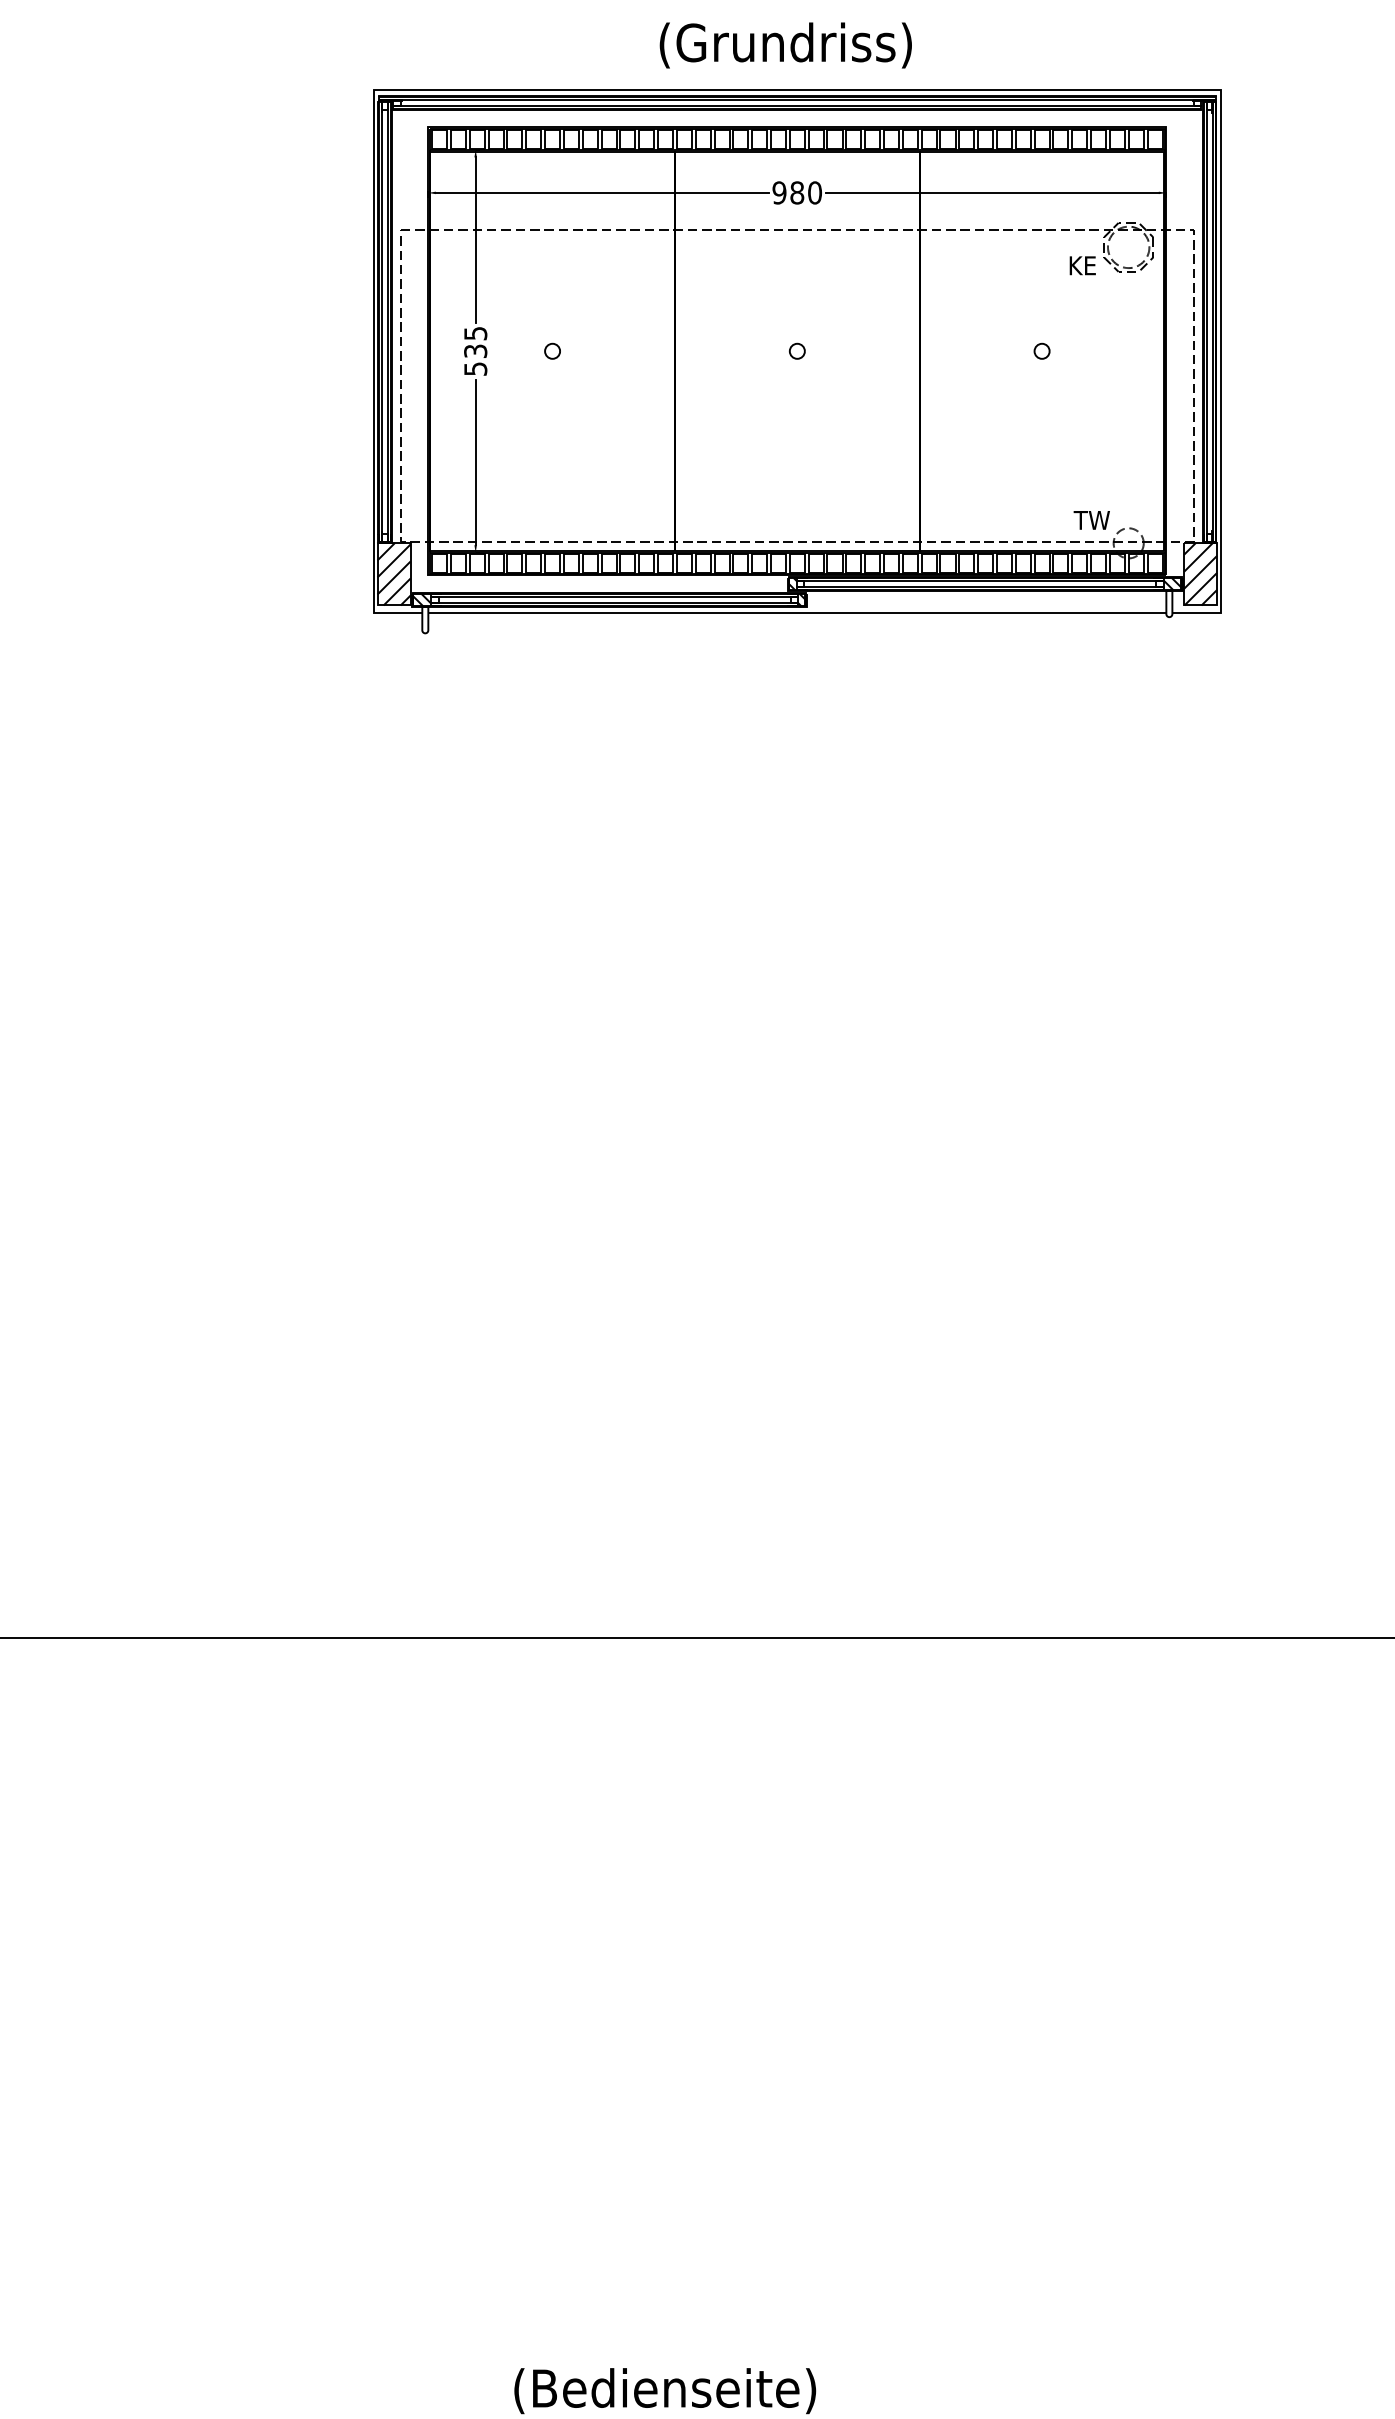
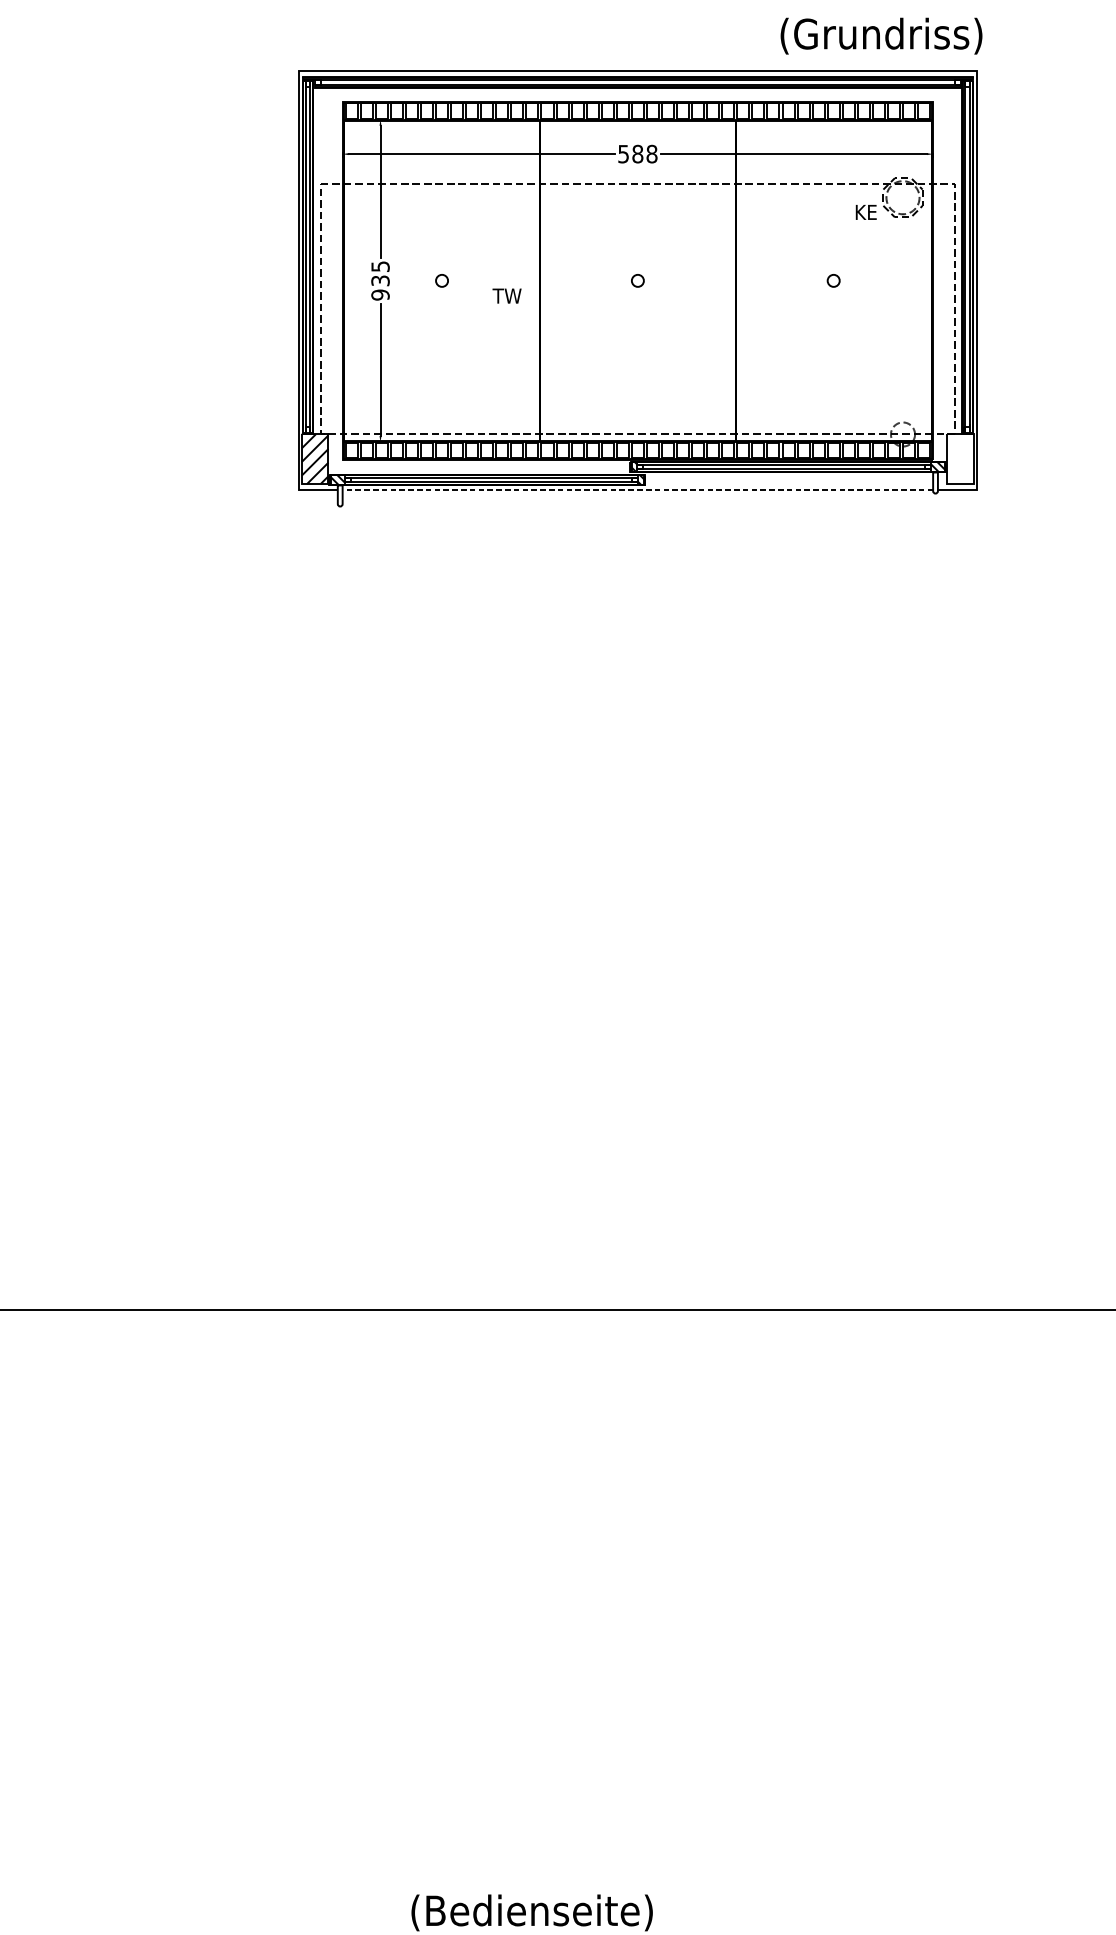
text: (785, 45) -> (881, 36), moved
text: (796, 192) -> (637, 153), 980 -> 588
text: (475, 369) -> (380, 295), 535 -> 935
text: (1091, 520) -> (506, 296), moved
hatch: (1200, 573) -> (960, 458), removed
line: (796, 613) -> (637, 490), solid -> dashed

